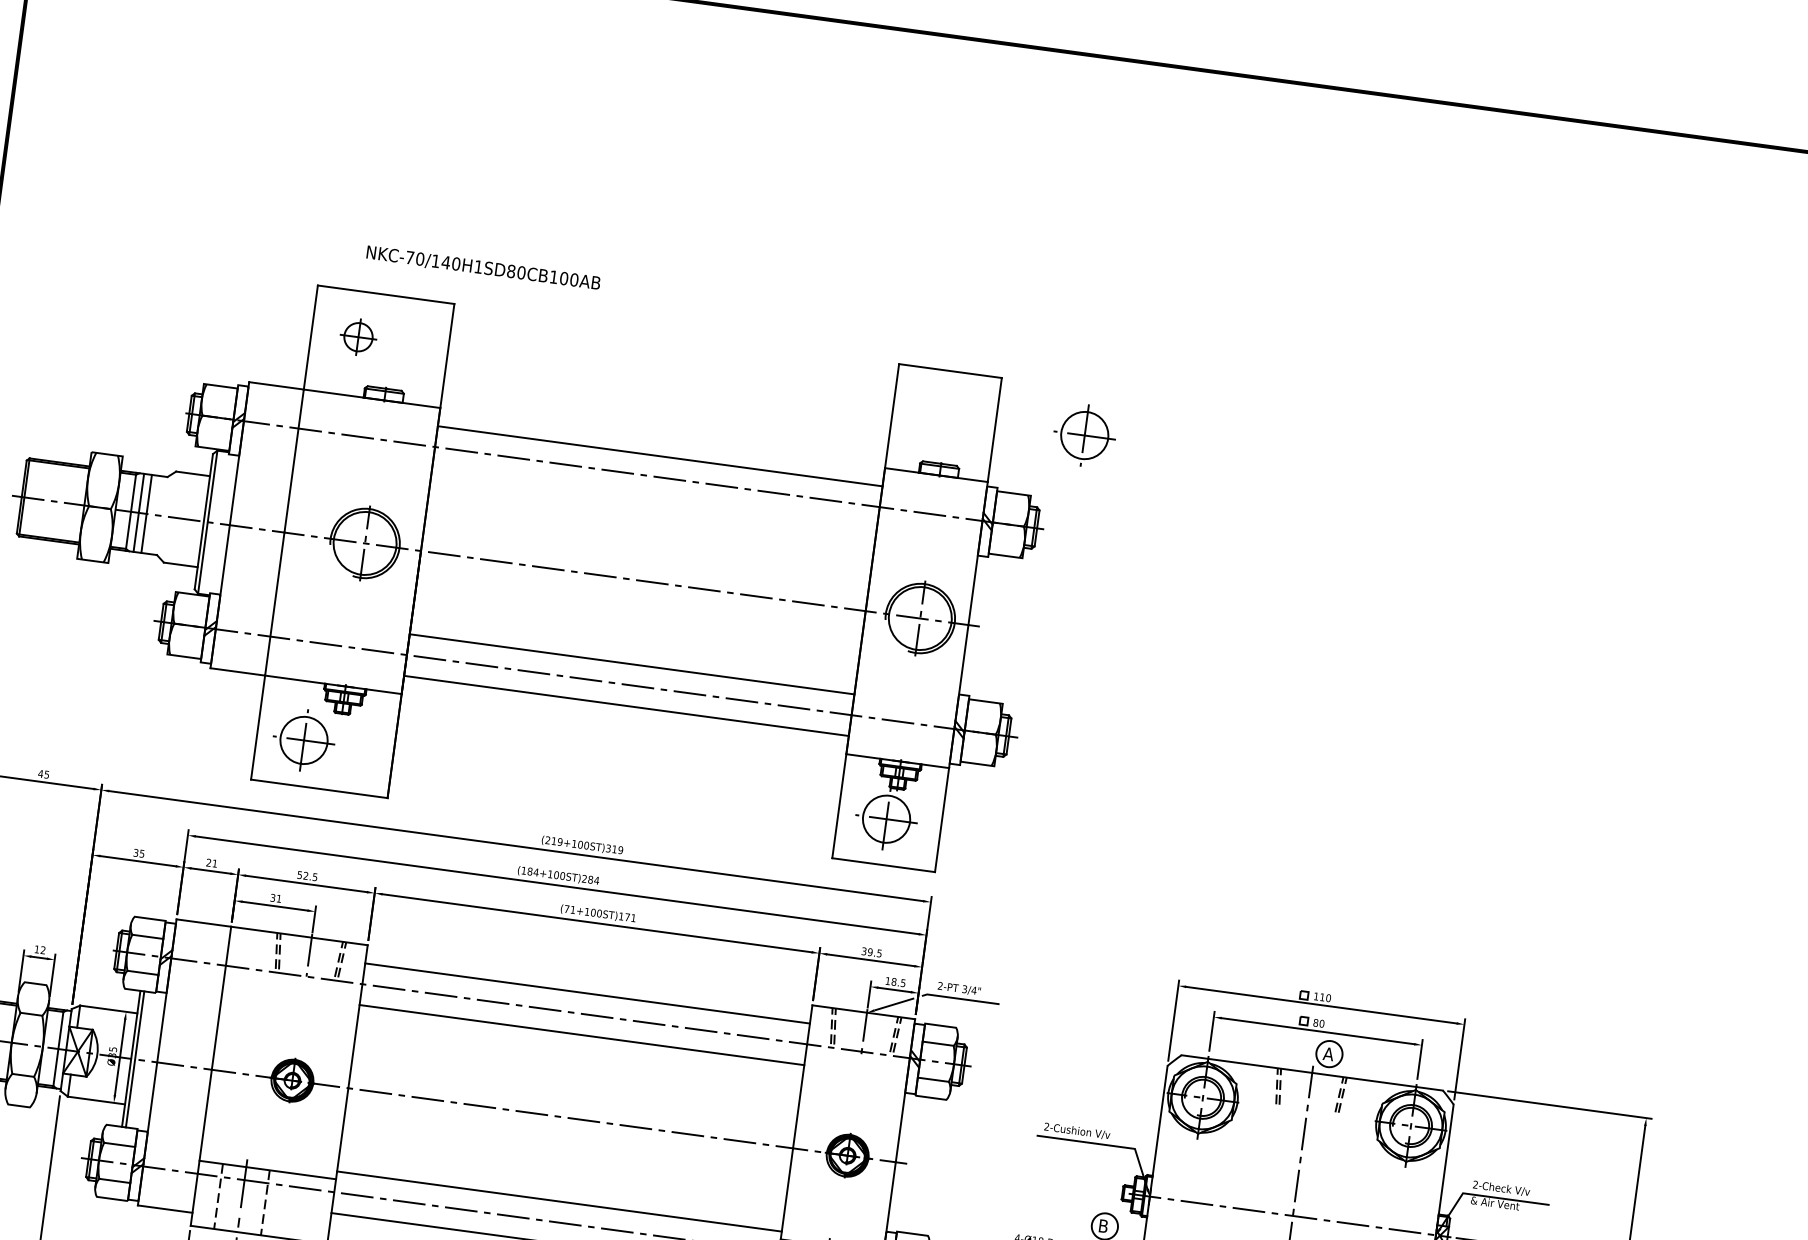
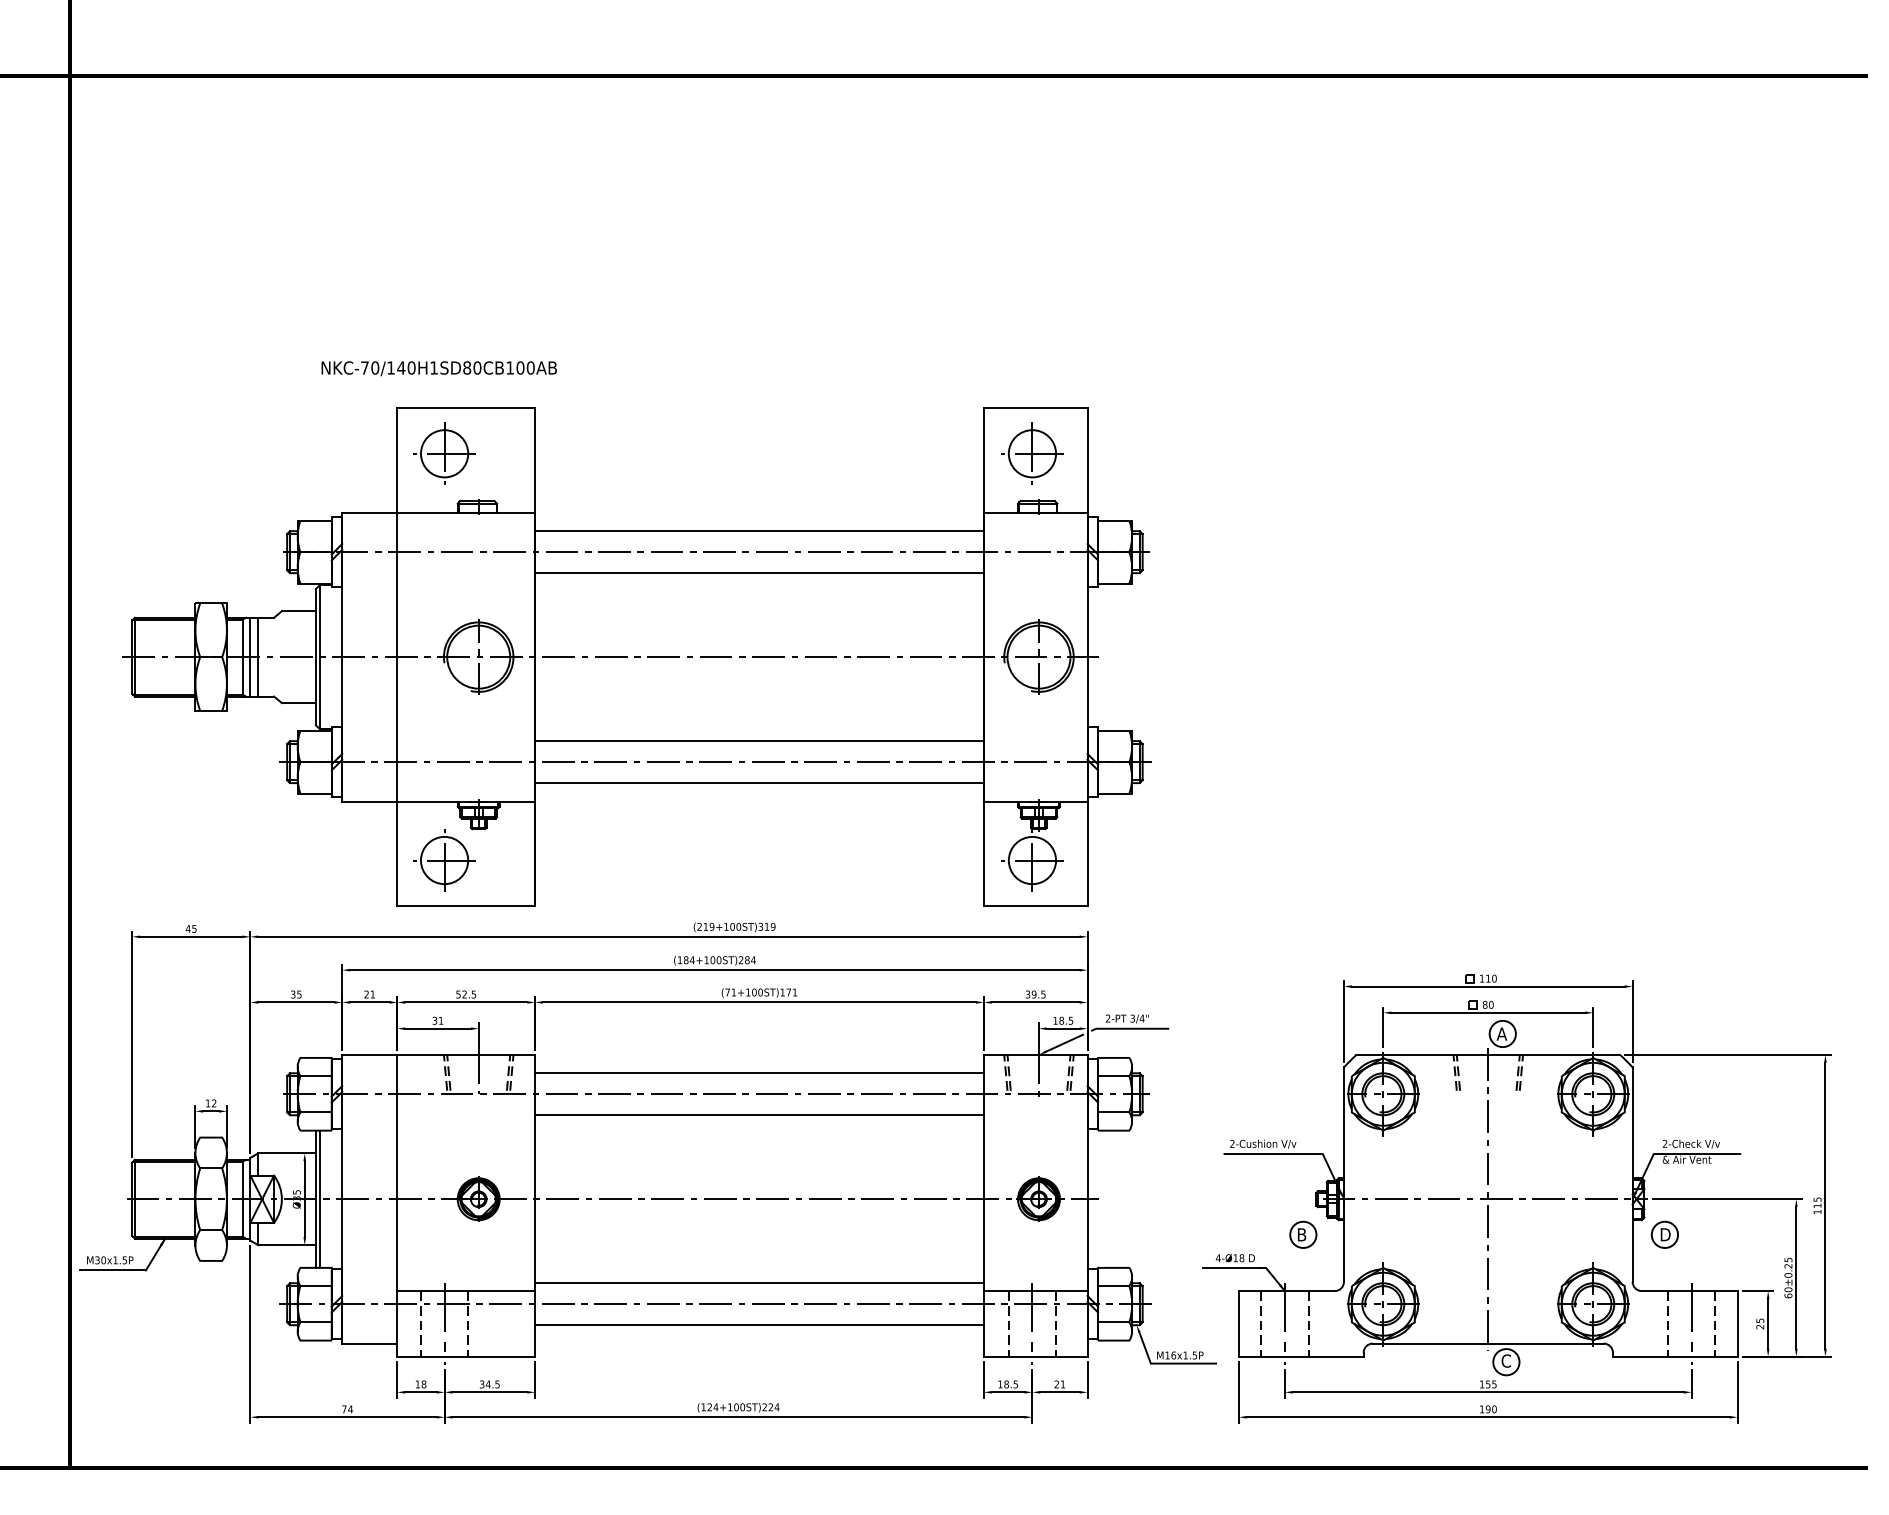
text: (482, 268) -> (438, 368), moved
part: (358, 337) -> (444, 453), size x1.67
part: (1084, 435) -> (1032, 453), moved
line: (654, 498) -> (759, 573), added

